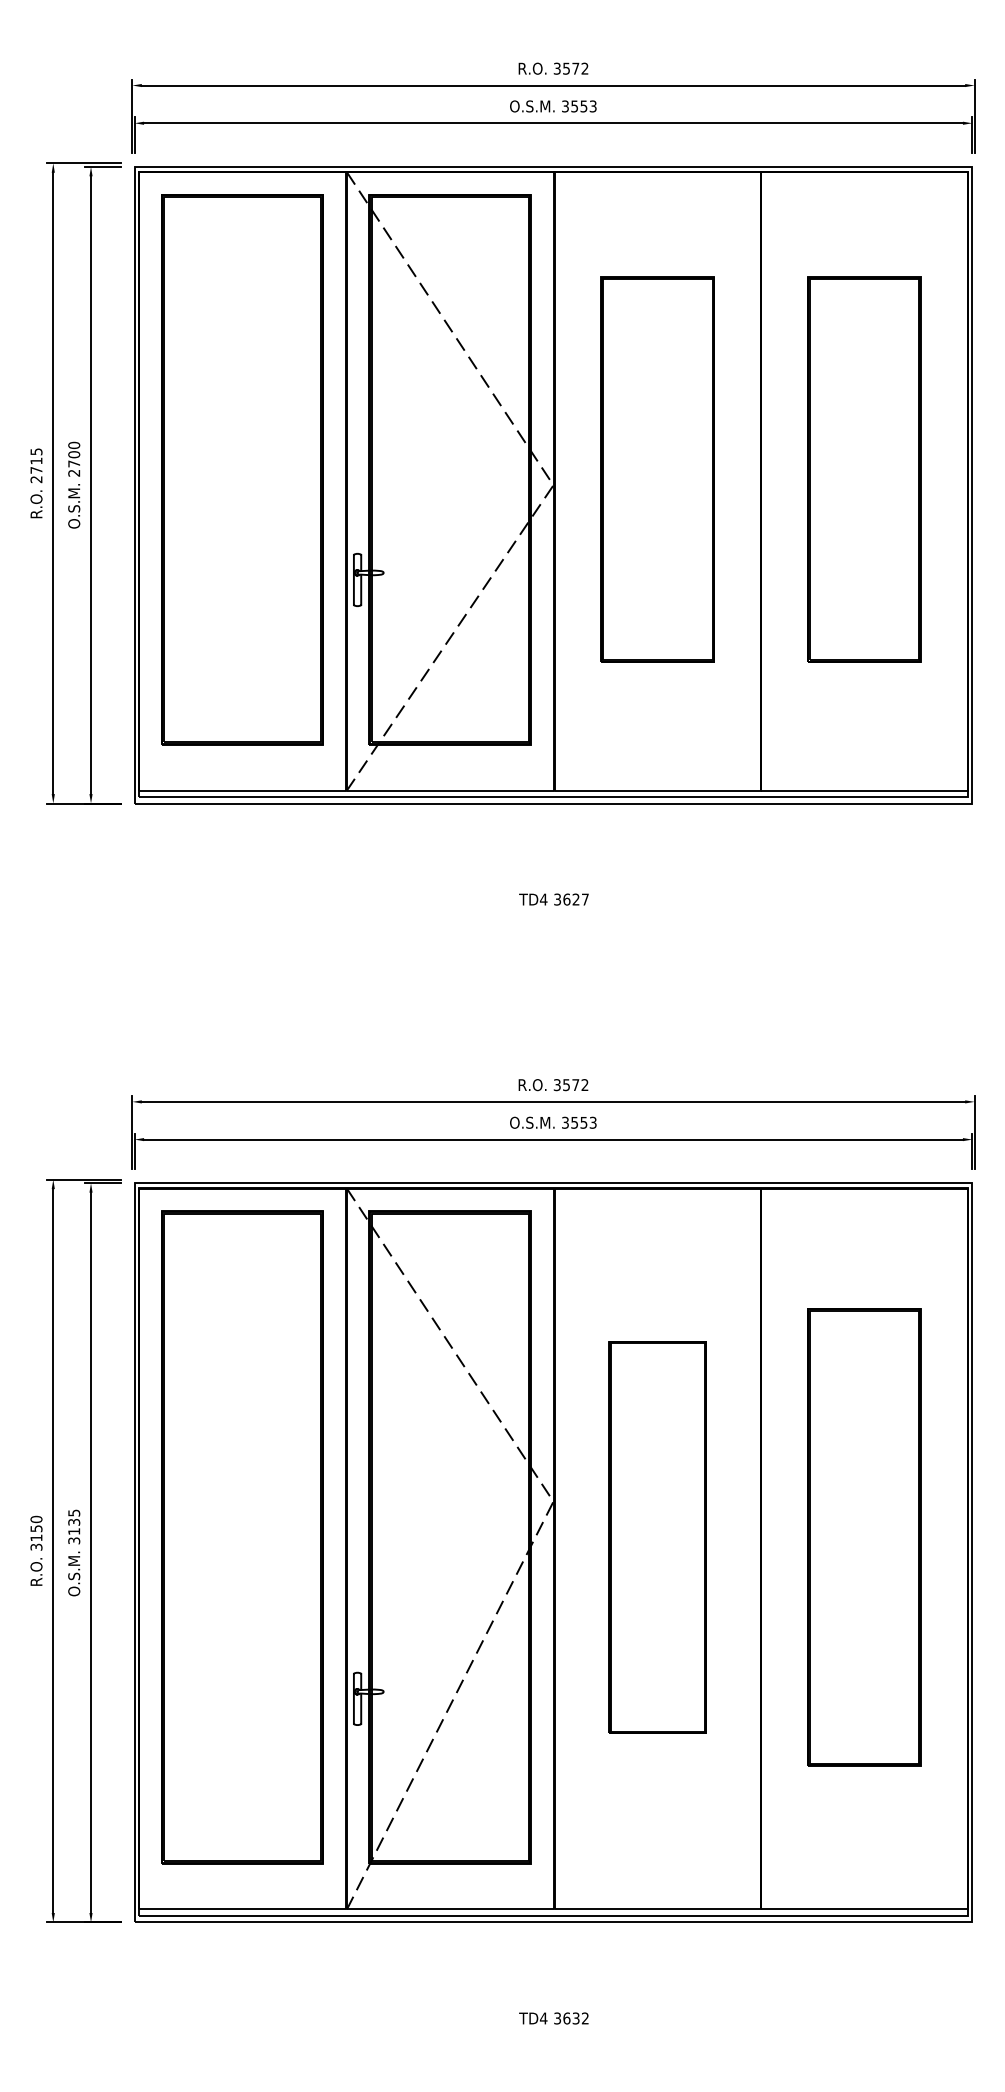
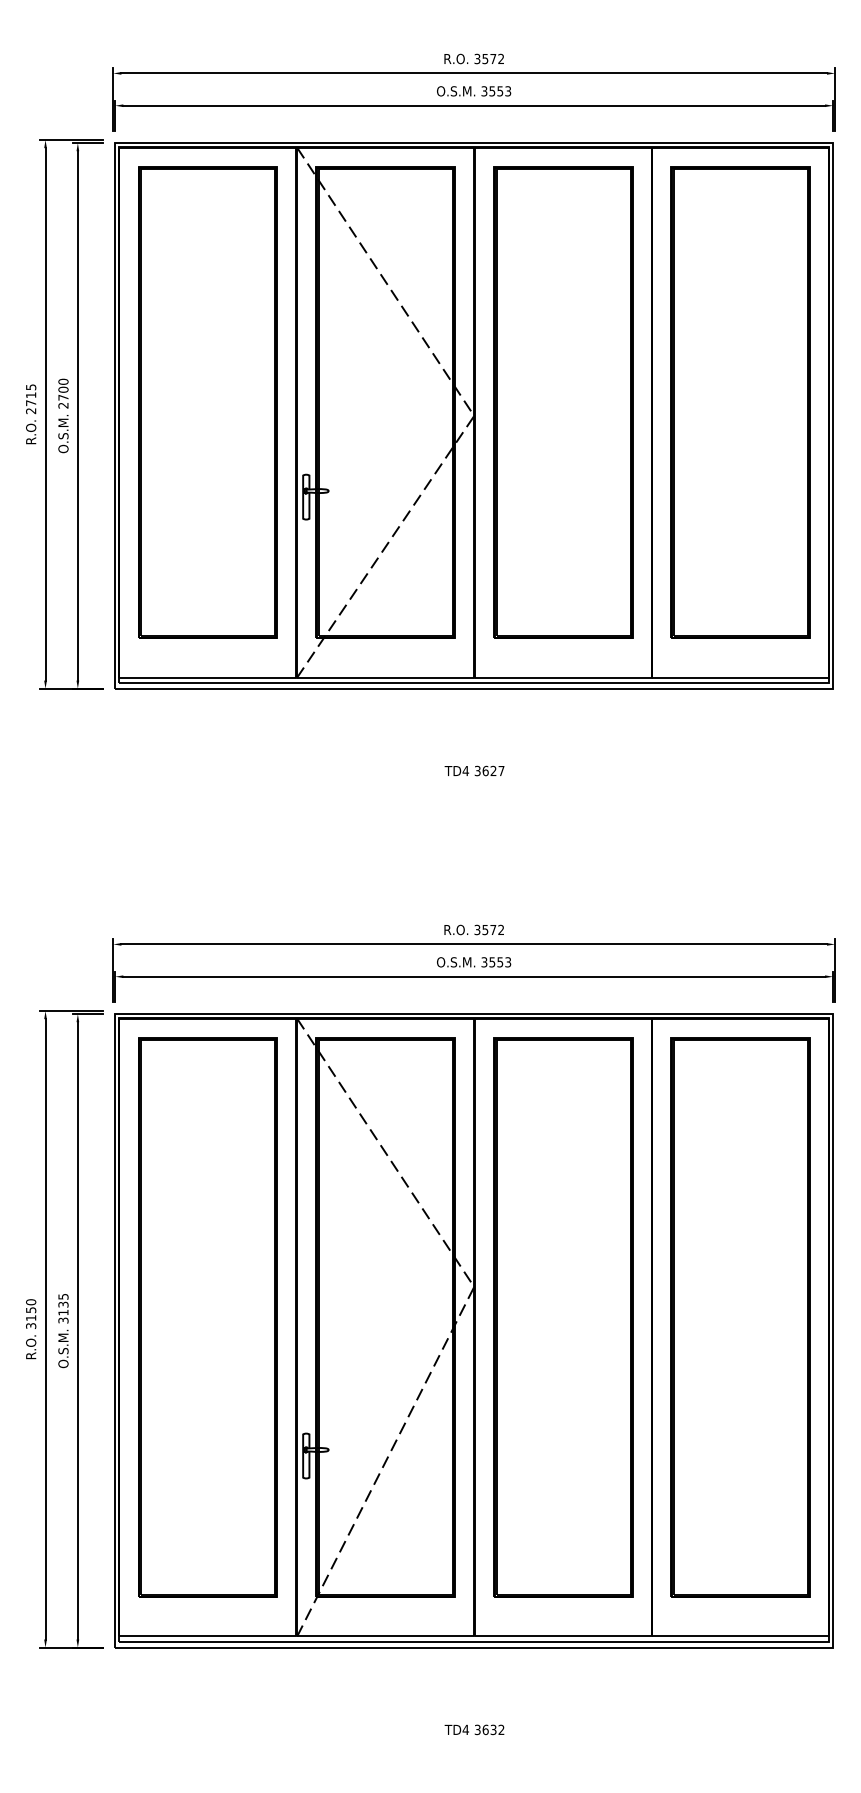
part: (657, 469) -> (563, 402), size x1.43
part: (864, 469) -> (740, 402), size x1.43
part: (657, 1537) -> (563, 1317), size x1.67
part: (864, 1537) -> (740, 1317), size x1.43

